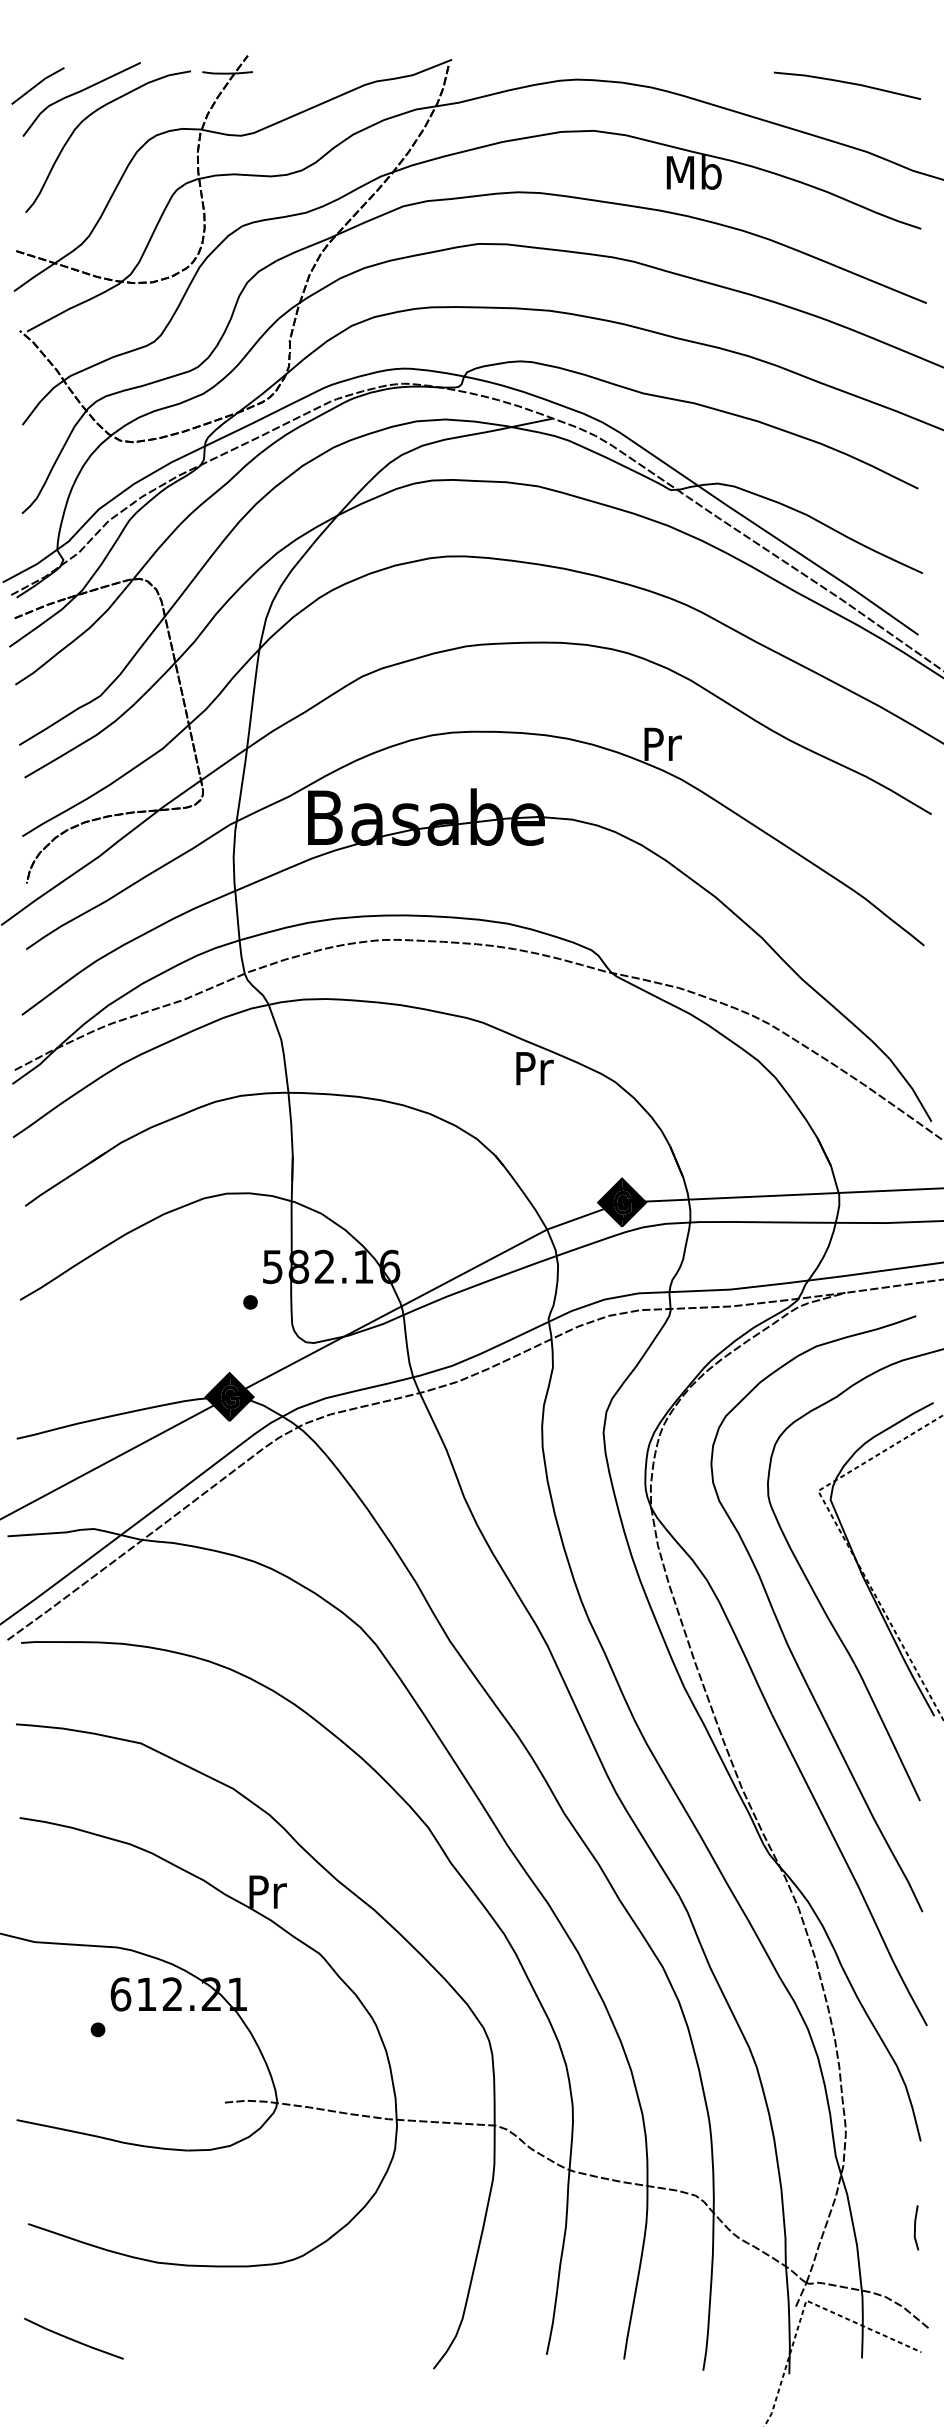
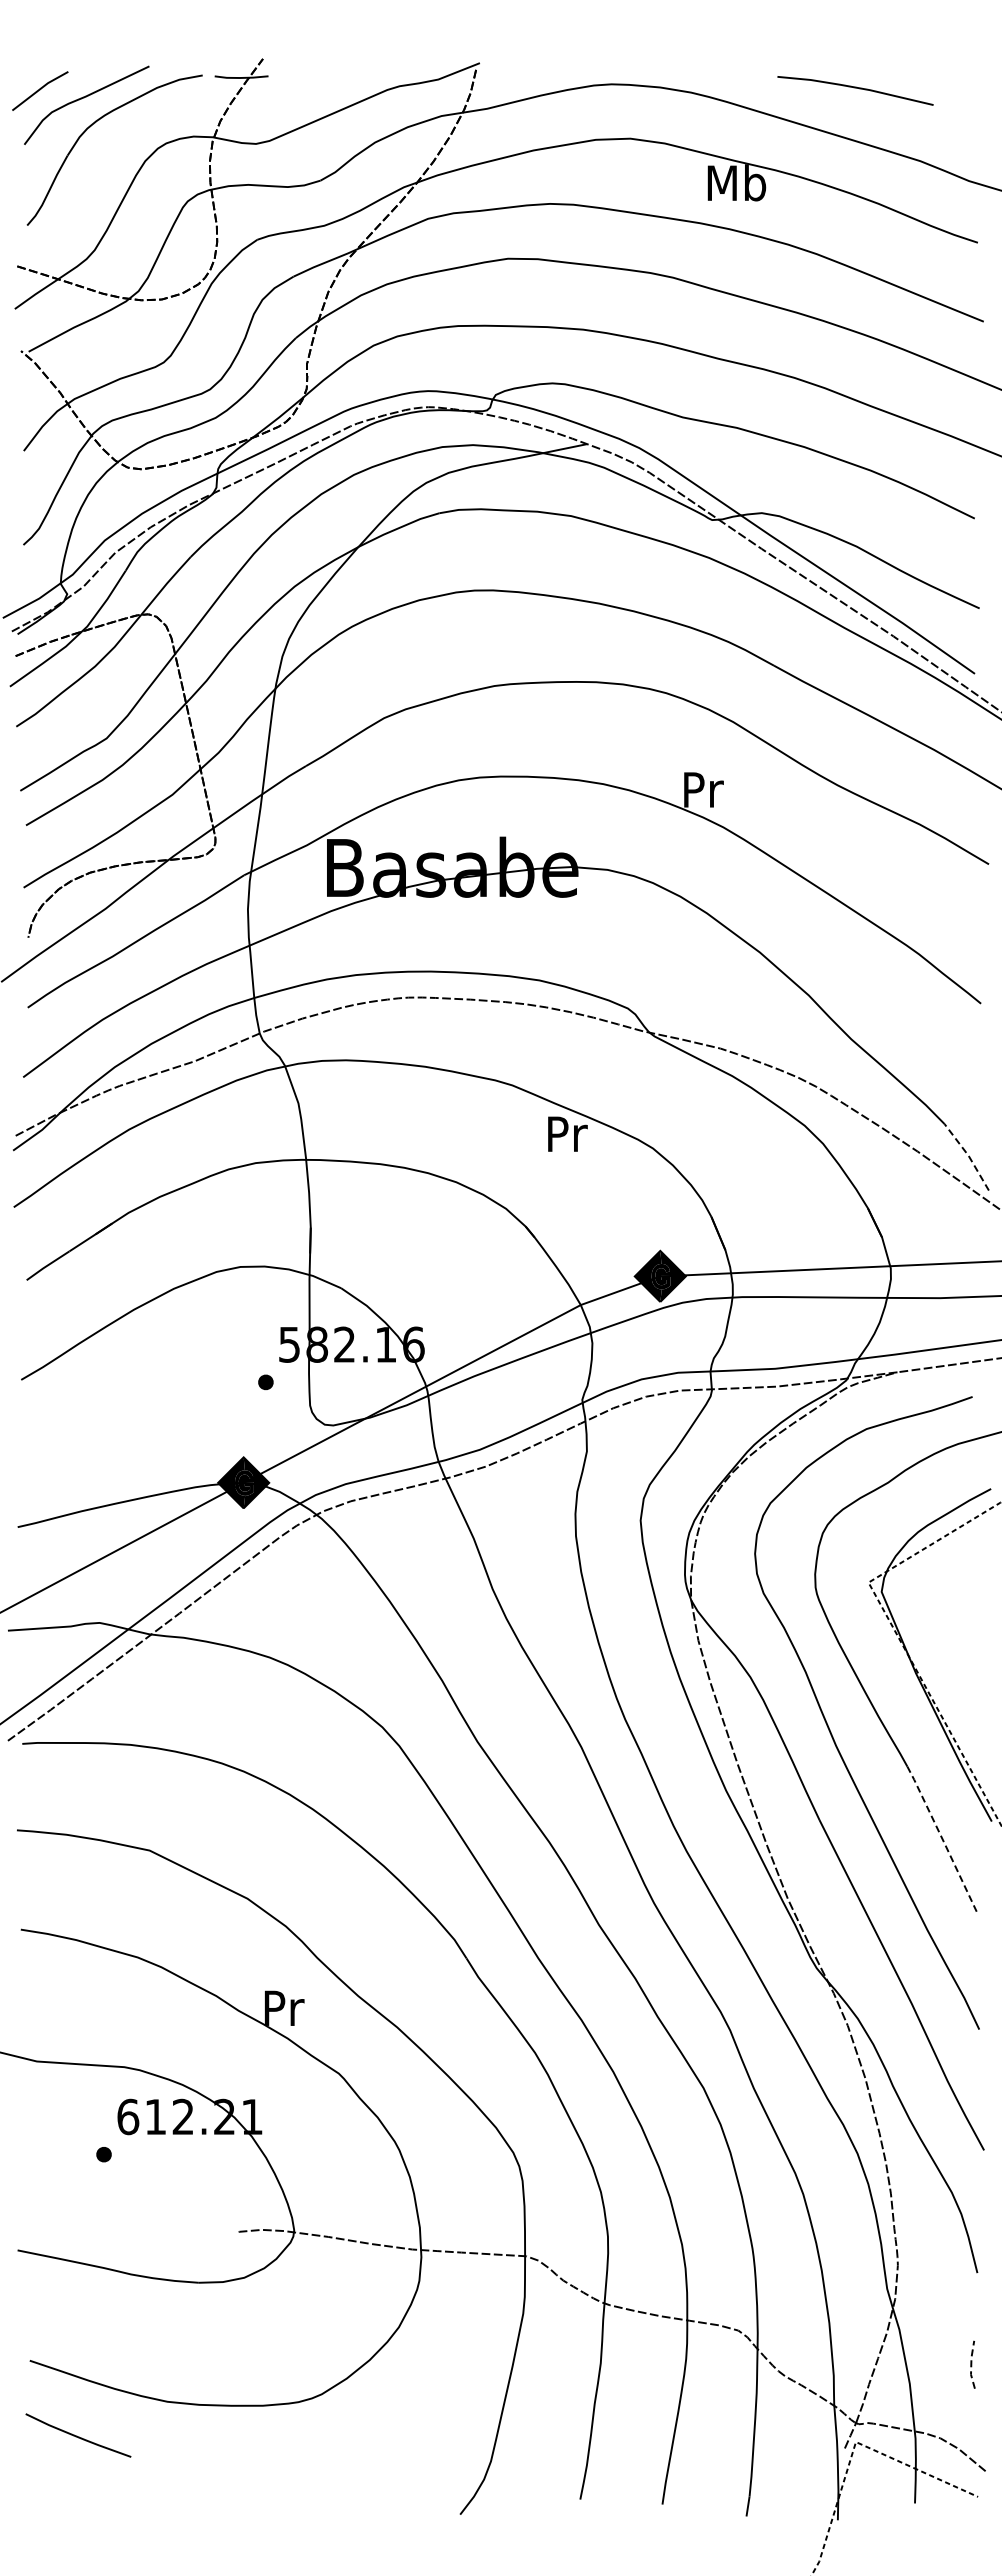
line: (847, 83) -> (855, 88), moved
line: (912, 1088) -> (968, 1155), solid -> dashed
line: (887, 1732) -> (942, 1838), solid -> dashed
line: (915, 2227) -> (971, 2364), solid -> dashed
curve: (73, 2338) -> (77, 2435), moved

